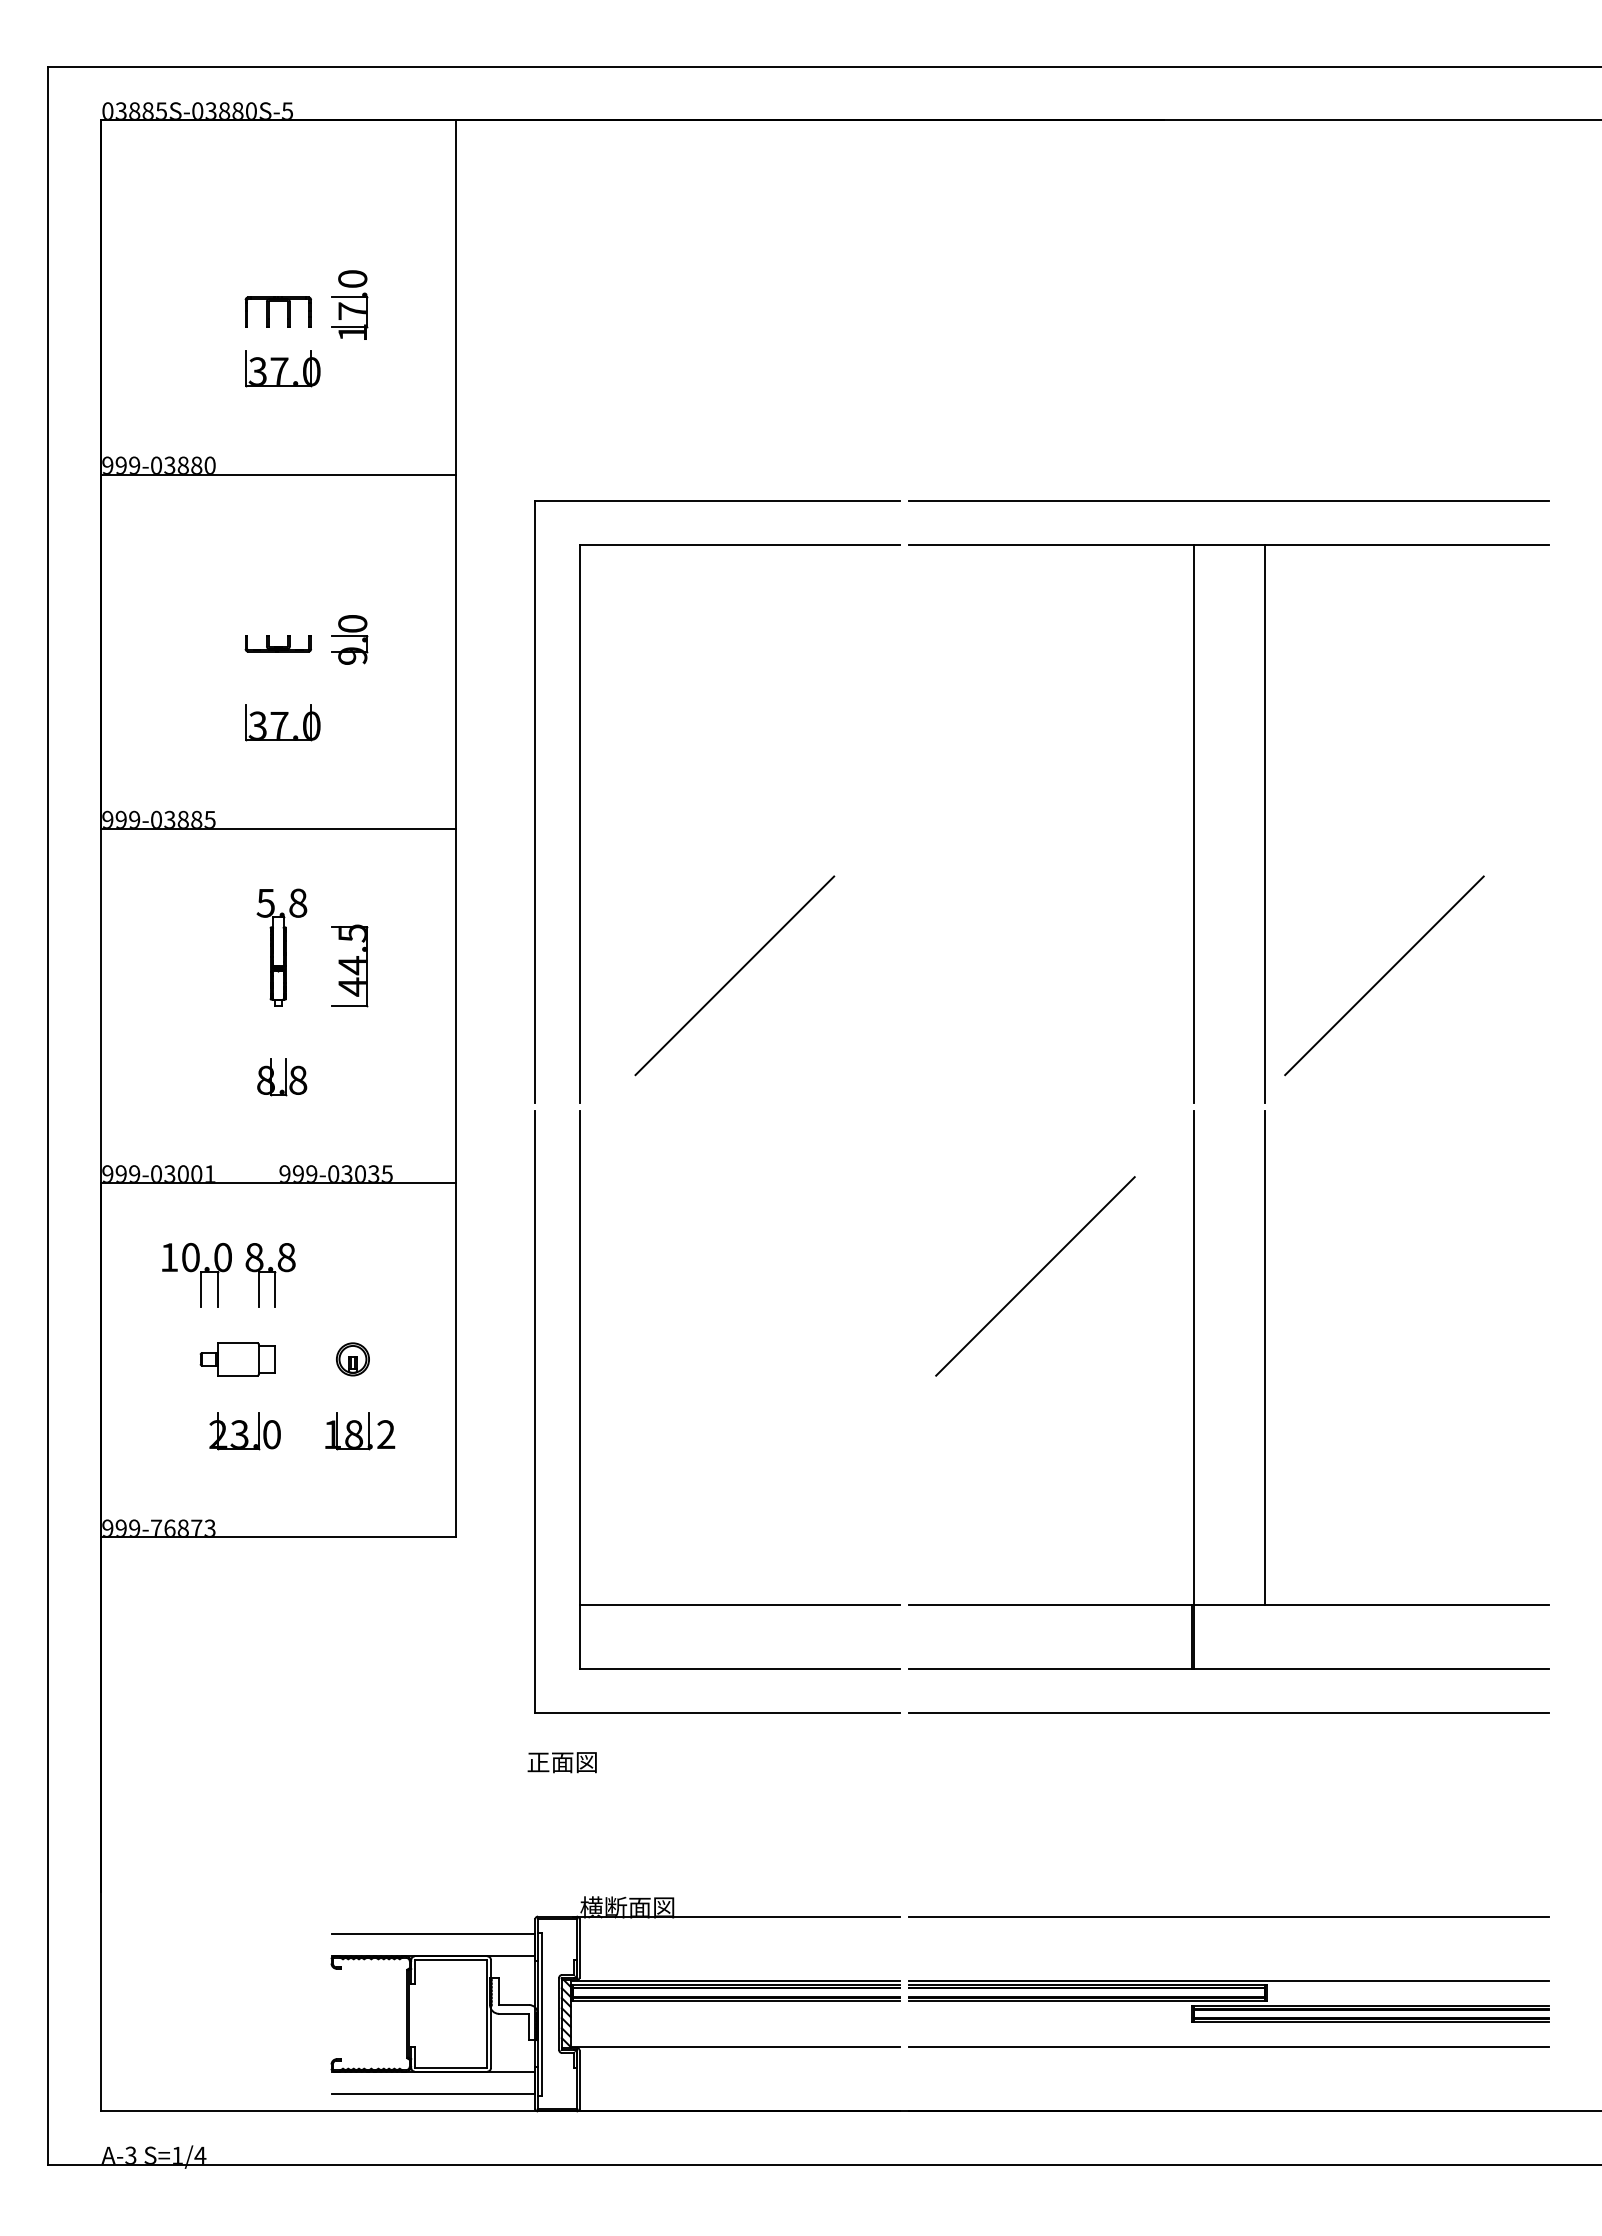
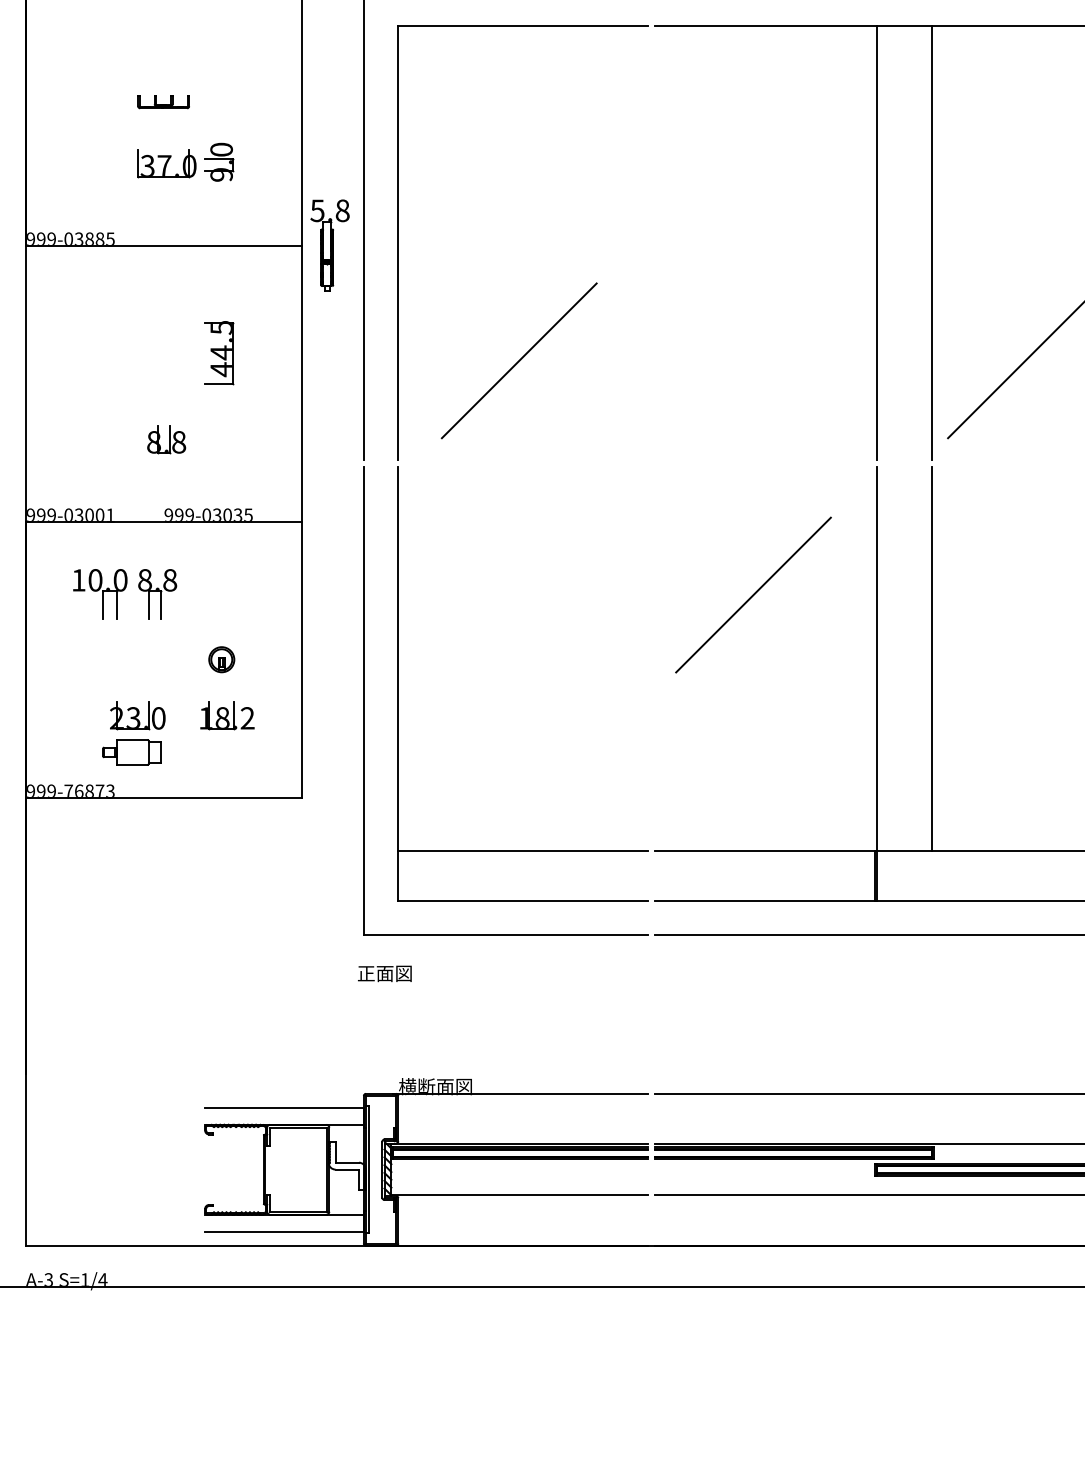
part: (349, 639) -> (219, 161), moved
part: (281, 947) -> (329, 245), moved
part: (237, 1359) -> (131, 752), moved

